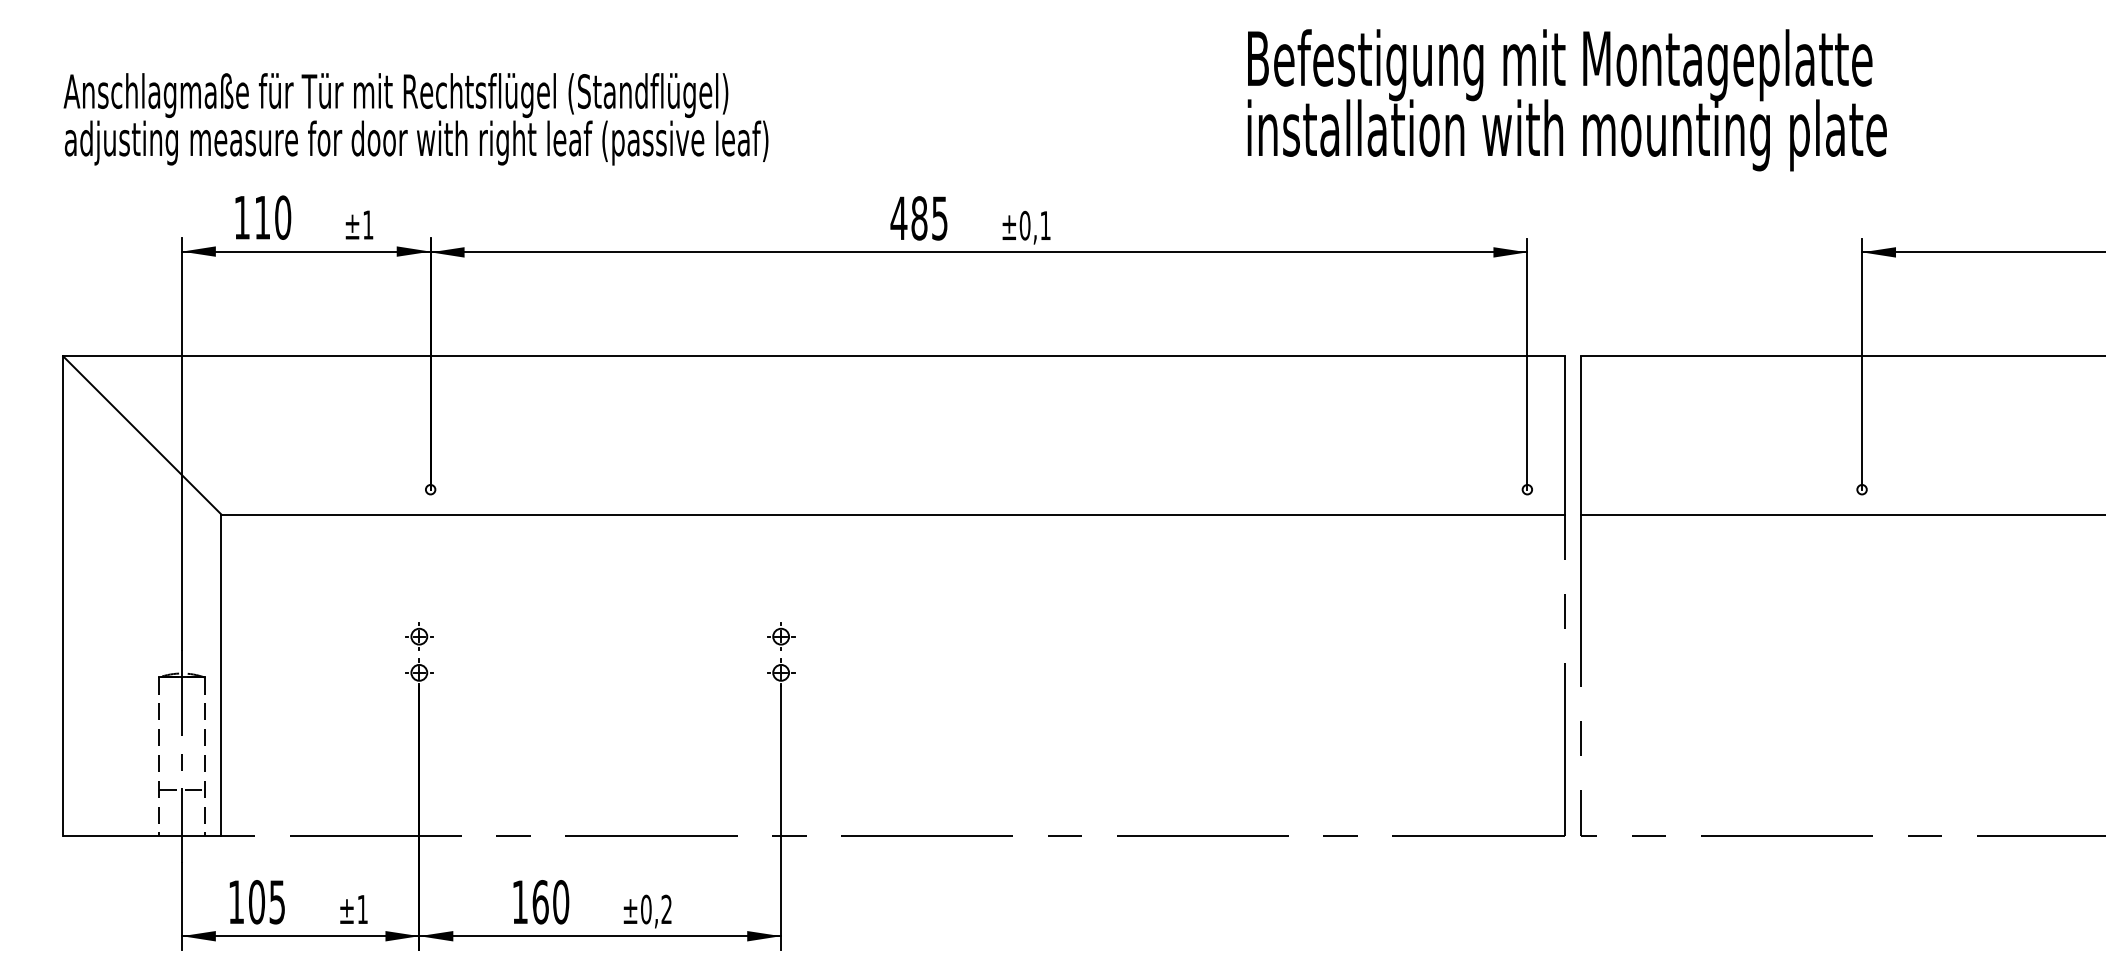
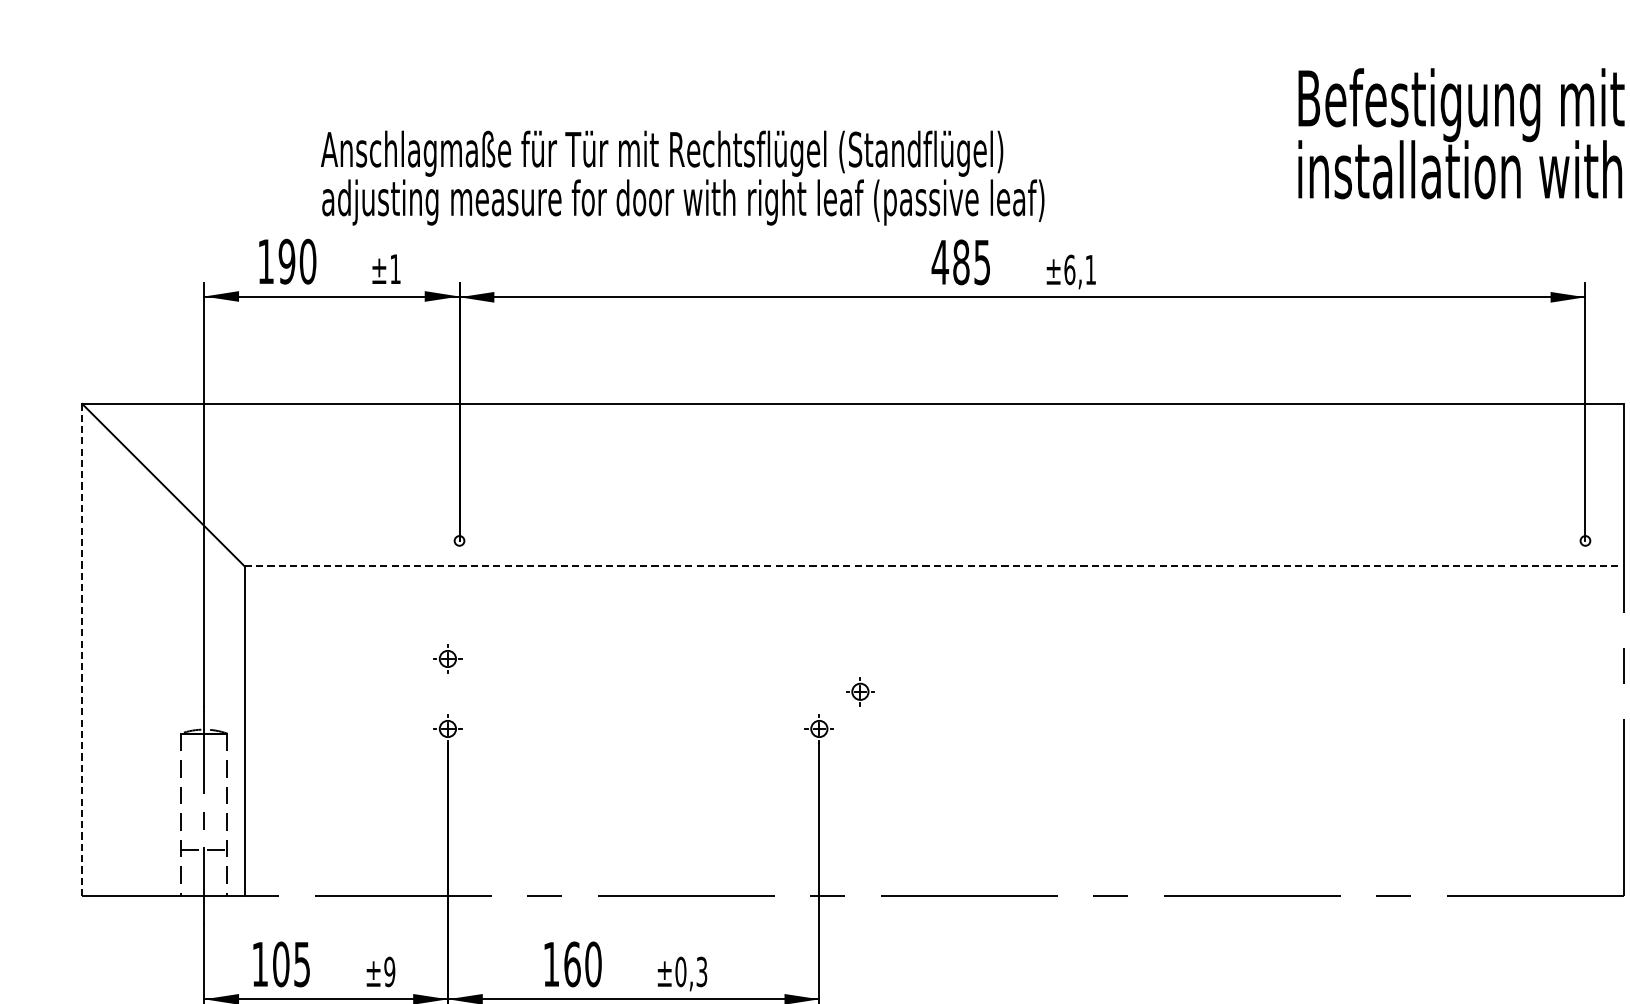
text: (415, 119) -> (682, 178), moved
text: (262, 217) -> (286, 261), 110 -> 190
text: (1024, 225) -> (1069, 269), ±0,1 -> ±6,1
line: (893, 514) -> (934, 566), solid -> dashed
line: (63, 595) -> (82, 649), solid -> dashed
part: (419, 636) -> (448, 658), moved
part: (781, 636) -> (860, 691), moved
text: (362, 909) -> (389, 971), ±1 -> ±9
text: (666, 909) -> (701, 971), ±0,2 -> ±0,3

